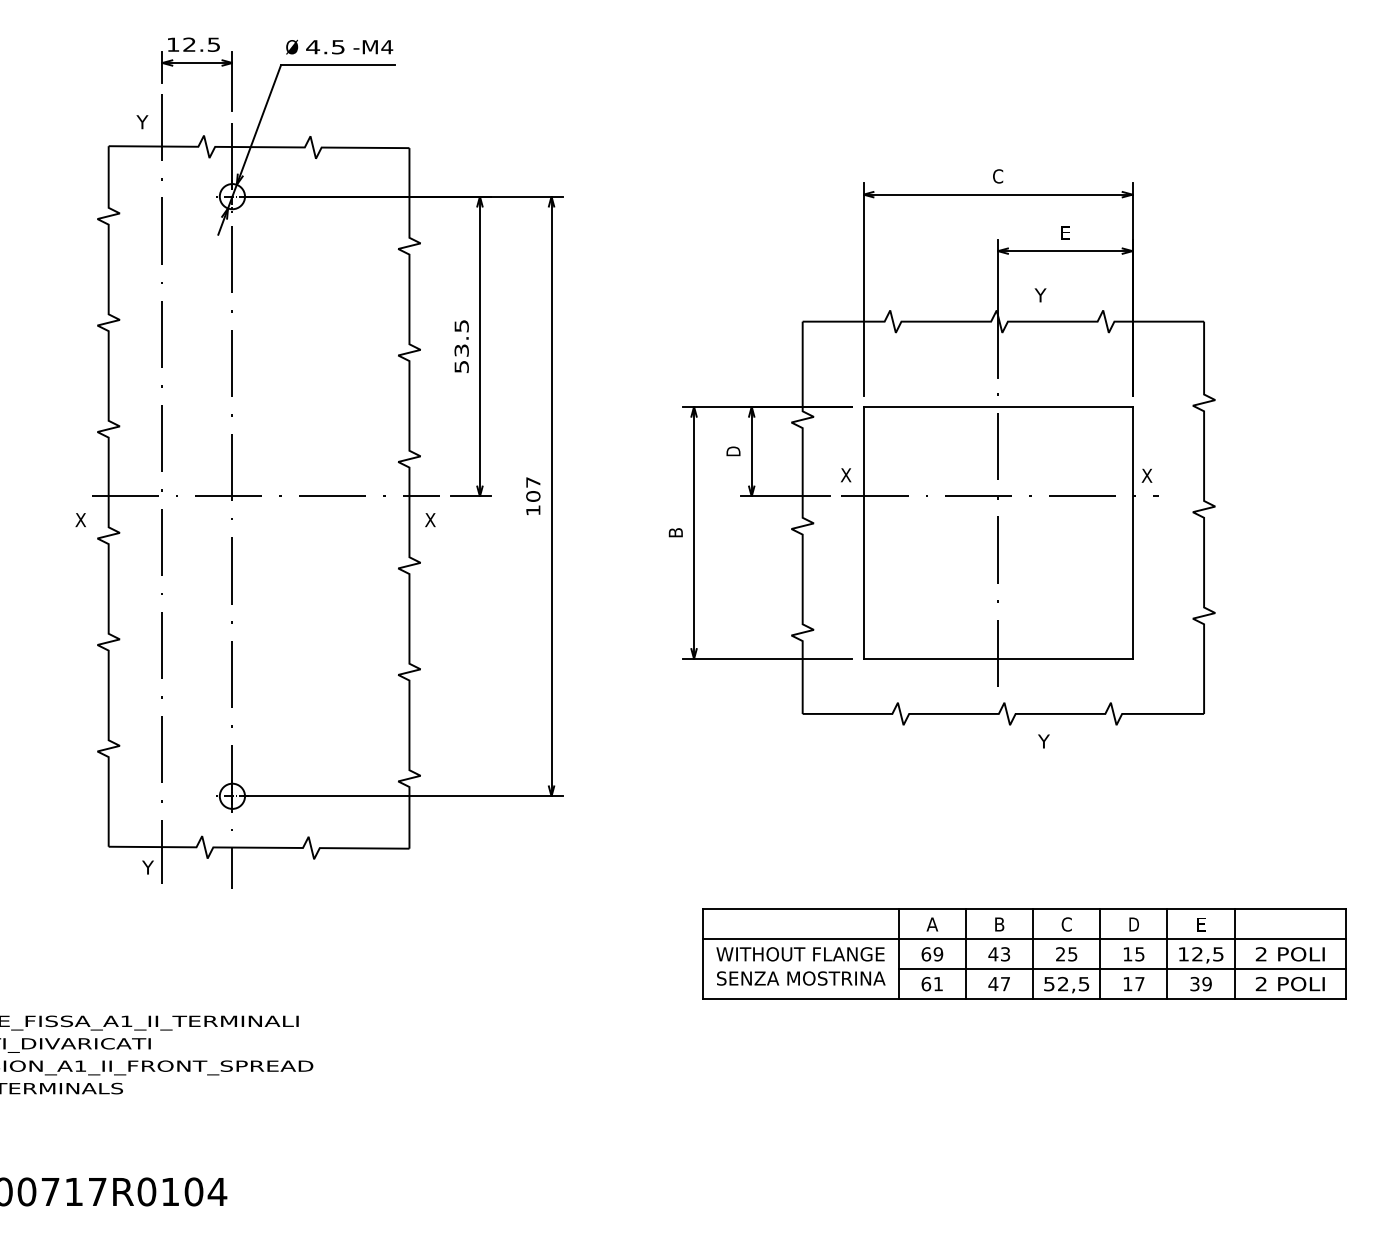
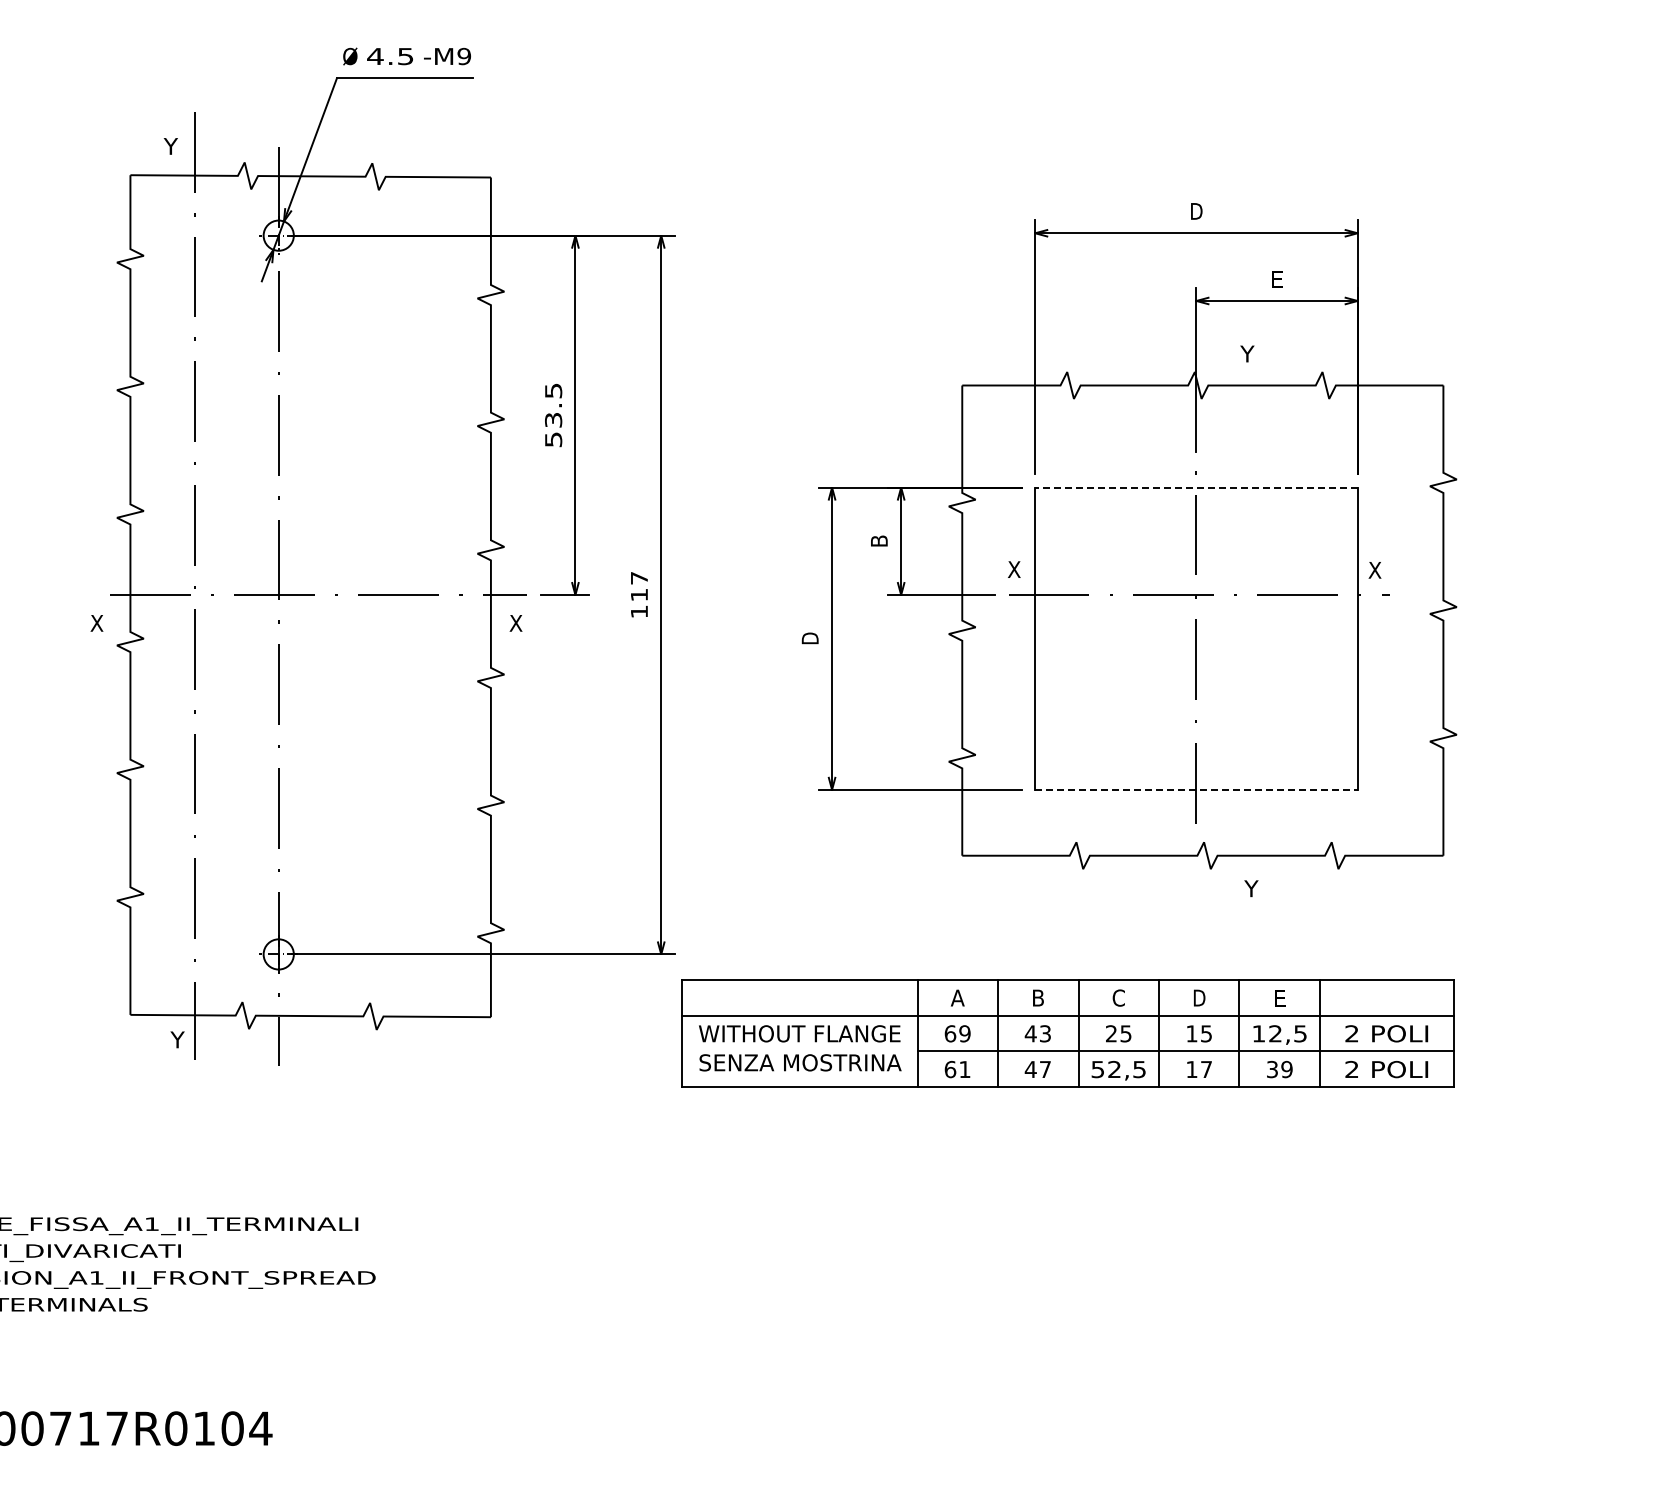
text: (387, 47) -> (464, 56), -M4 -> -M9
part: (197, 63) -> (236, 75), removed
text: (998, 176) -> (1196, 211), C -> D
line: (997, 406) -> (1195, 487), solid -> dashed
text: (733, 450) -> (879, 540), D -> B
text: (533, 496) -> (639, 594), 107 -> 117
text: (675, 532) -> (809, 638), B -> D
line: (998, 658) -> (1196, 789), solid -> dashed
part: (1023, 954) -> (1067, 1033), moved

